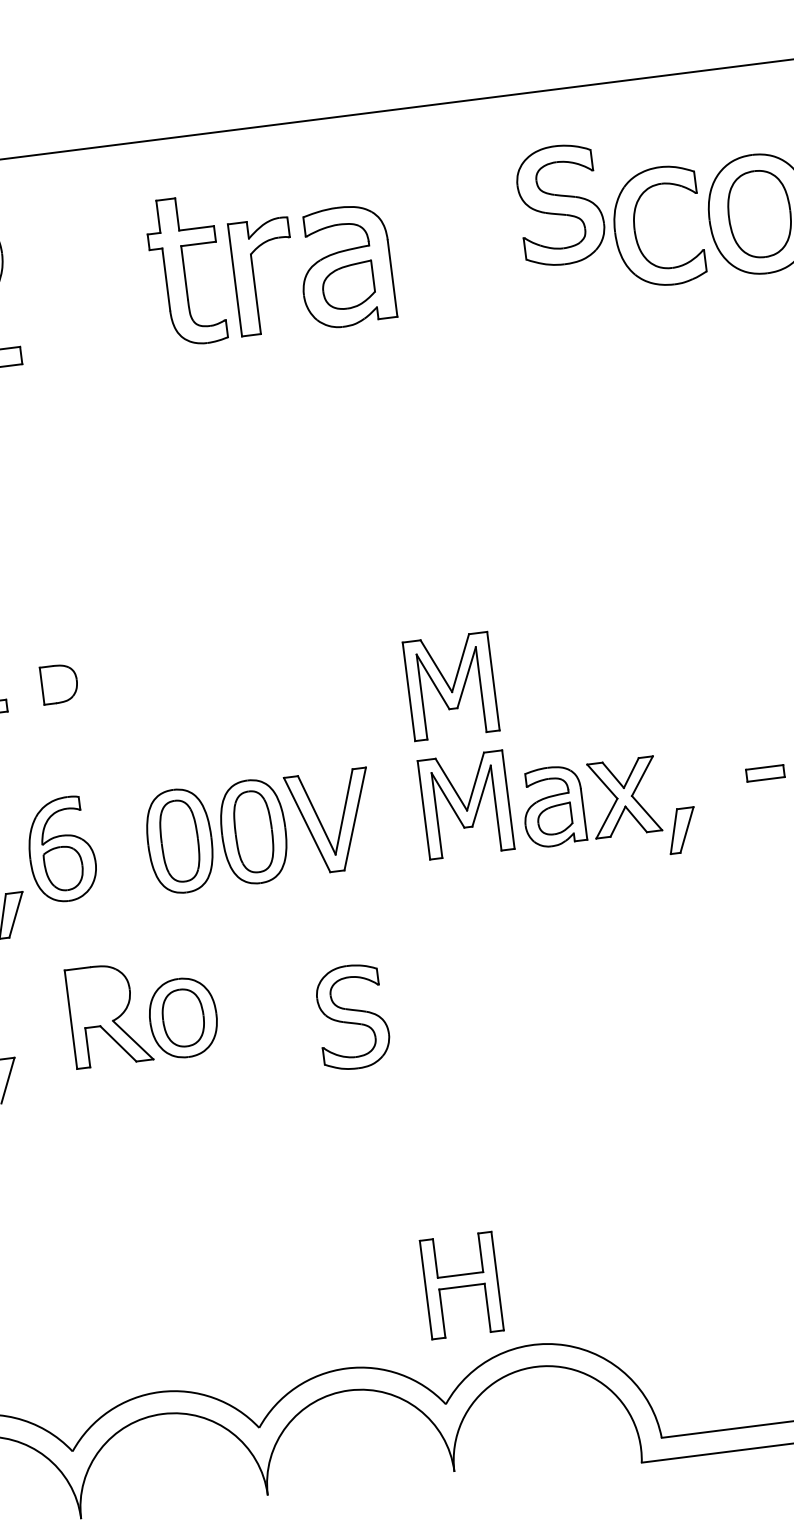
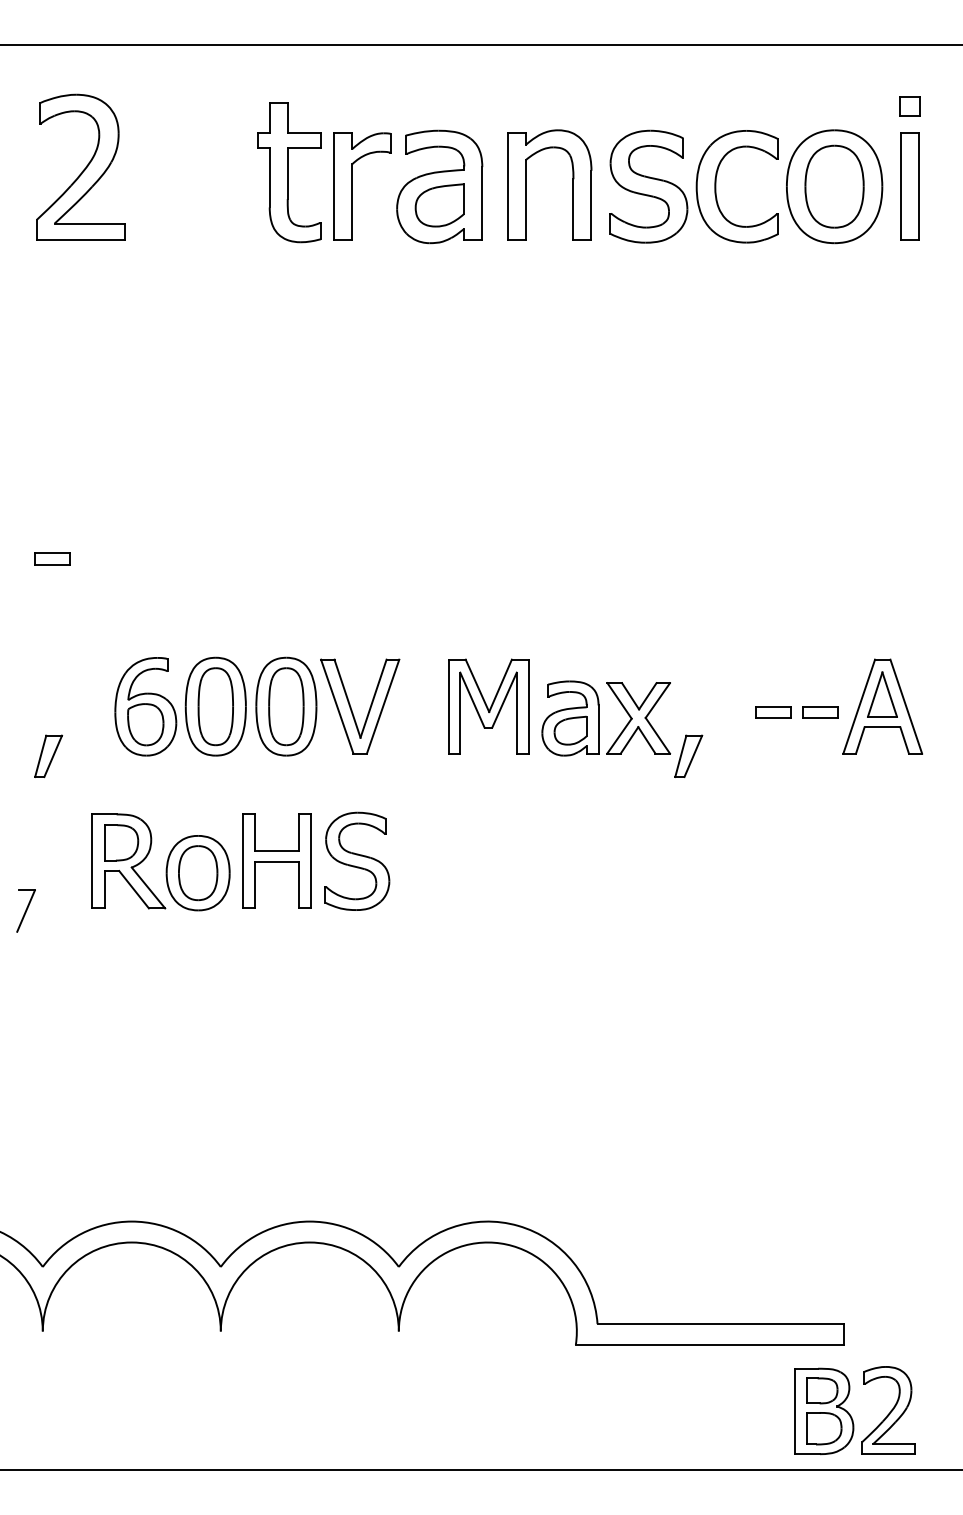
part: (560, 204) -> (648, 186), moved
part: (436, 252) -> (526, 184), added
part: (59, 683) -> (121, 842), moved
part: (450, 686) -> (488, 593), removed
part: (61, 849) -> (145, 706), moved
part: (352, 1016) -> (357, 860), moved
part: (461, 1284) -> (276, 860), moved

